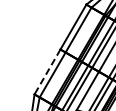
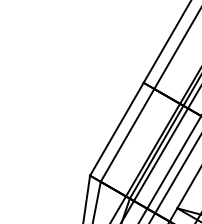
line: (47, 71) -> (116, 128), dashed -> solid

